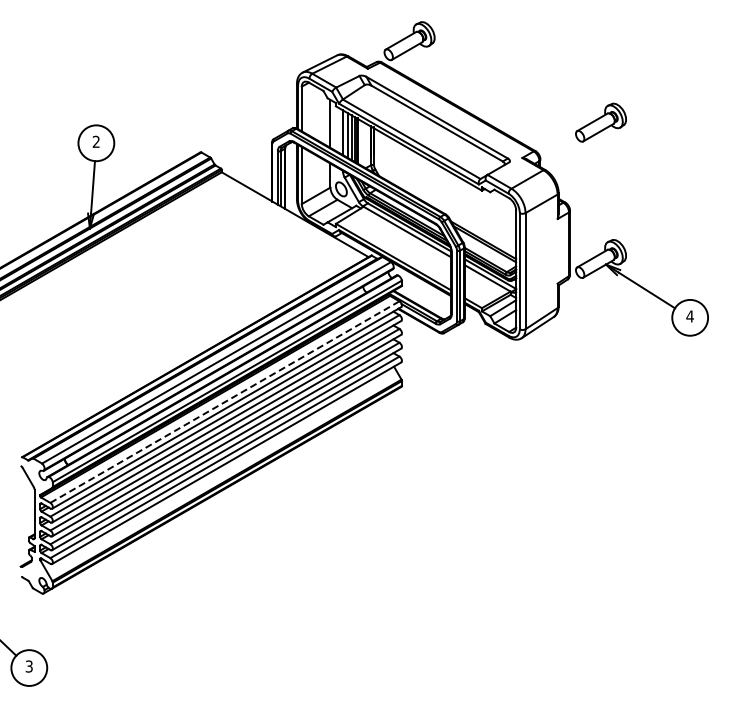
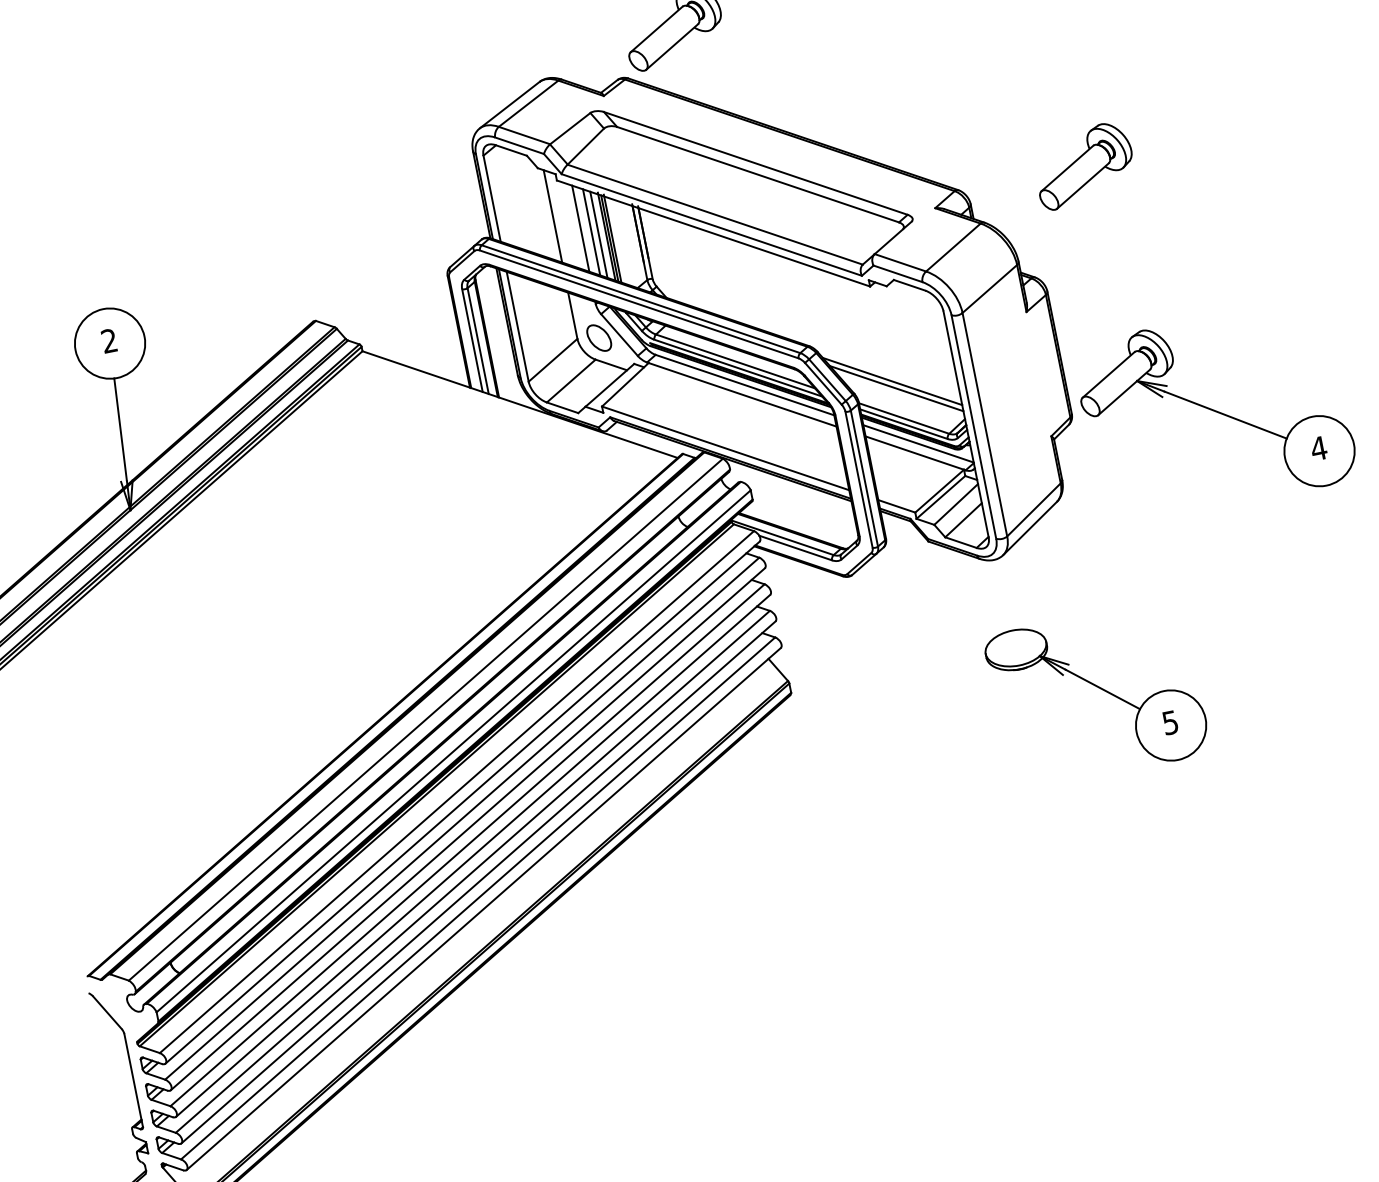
part: (600, 122) -> (1083, 165), moved
line: (224, 402) -> (456, 793), dashed -> solid
part: (554, 417) -> (1096, 695), added

